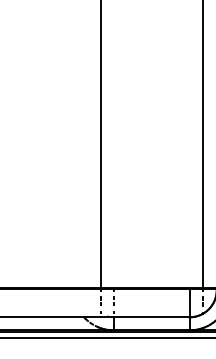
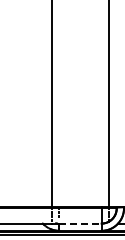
line: (151, 317) -> (80, 223), solid -> dashed

